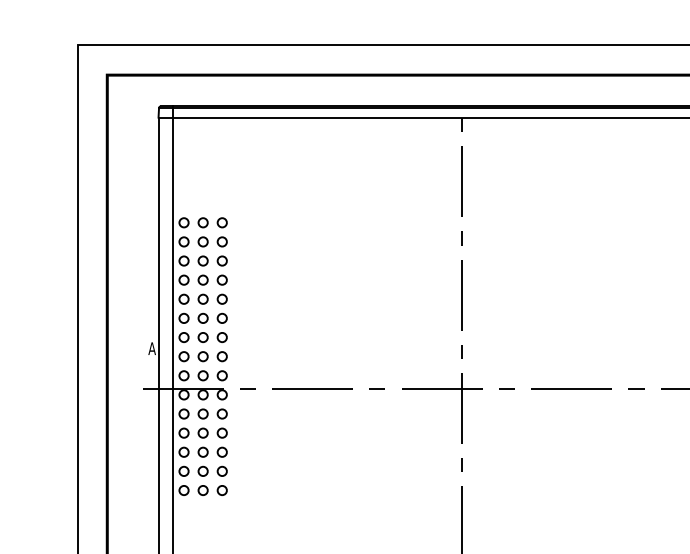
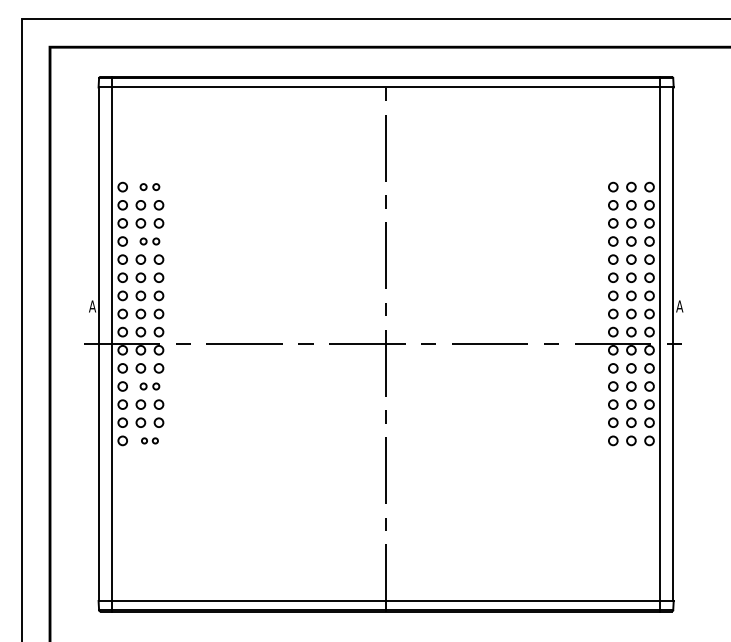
part: (212, 222) -> (149, 186), size x0.7
part: (212, 280) -> (149, 241), size x0.7
part: (212, 433) -> (149, 386), size x0.7
part: (212, 490) -> (149, 440), size x0.6

